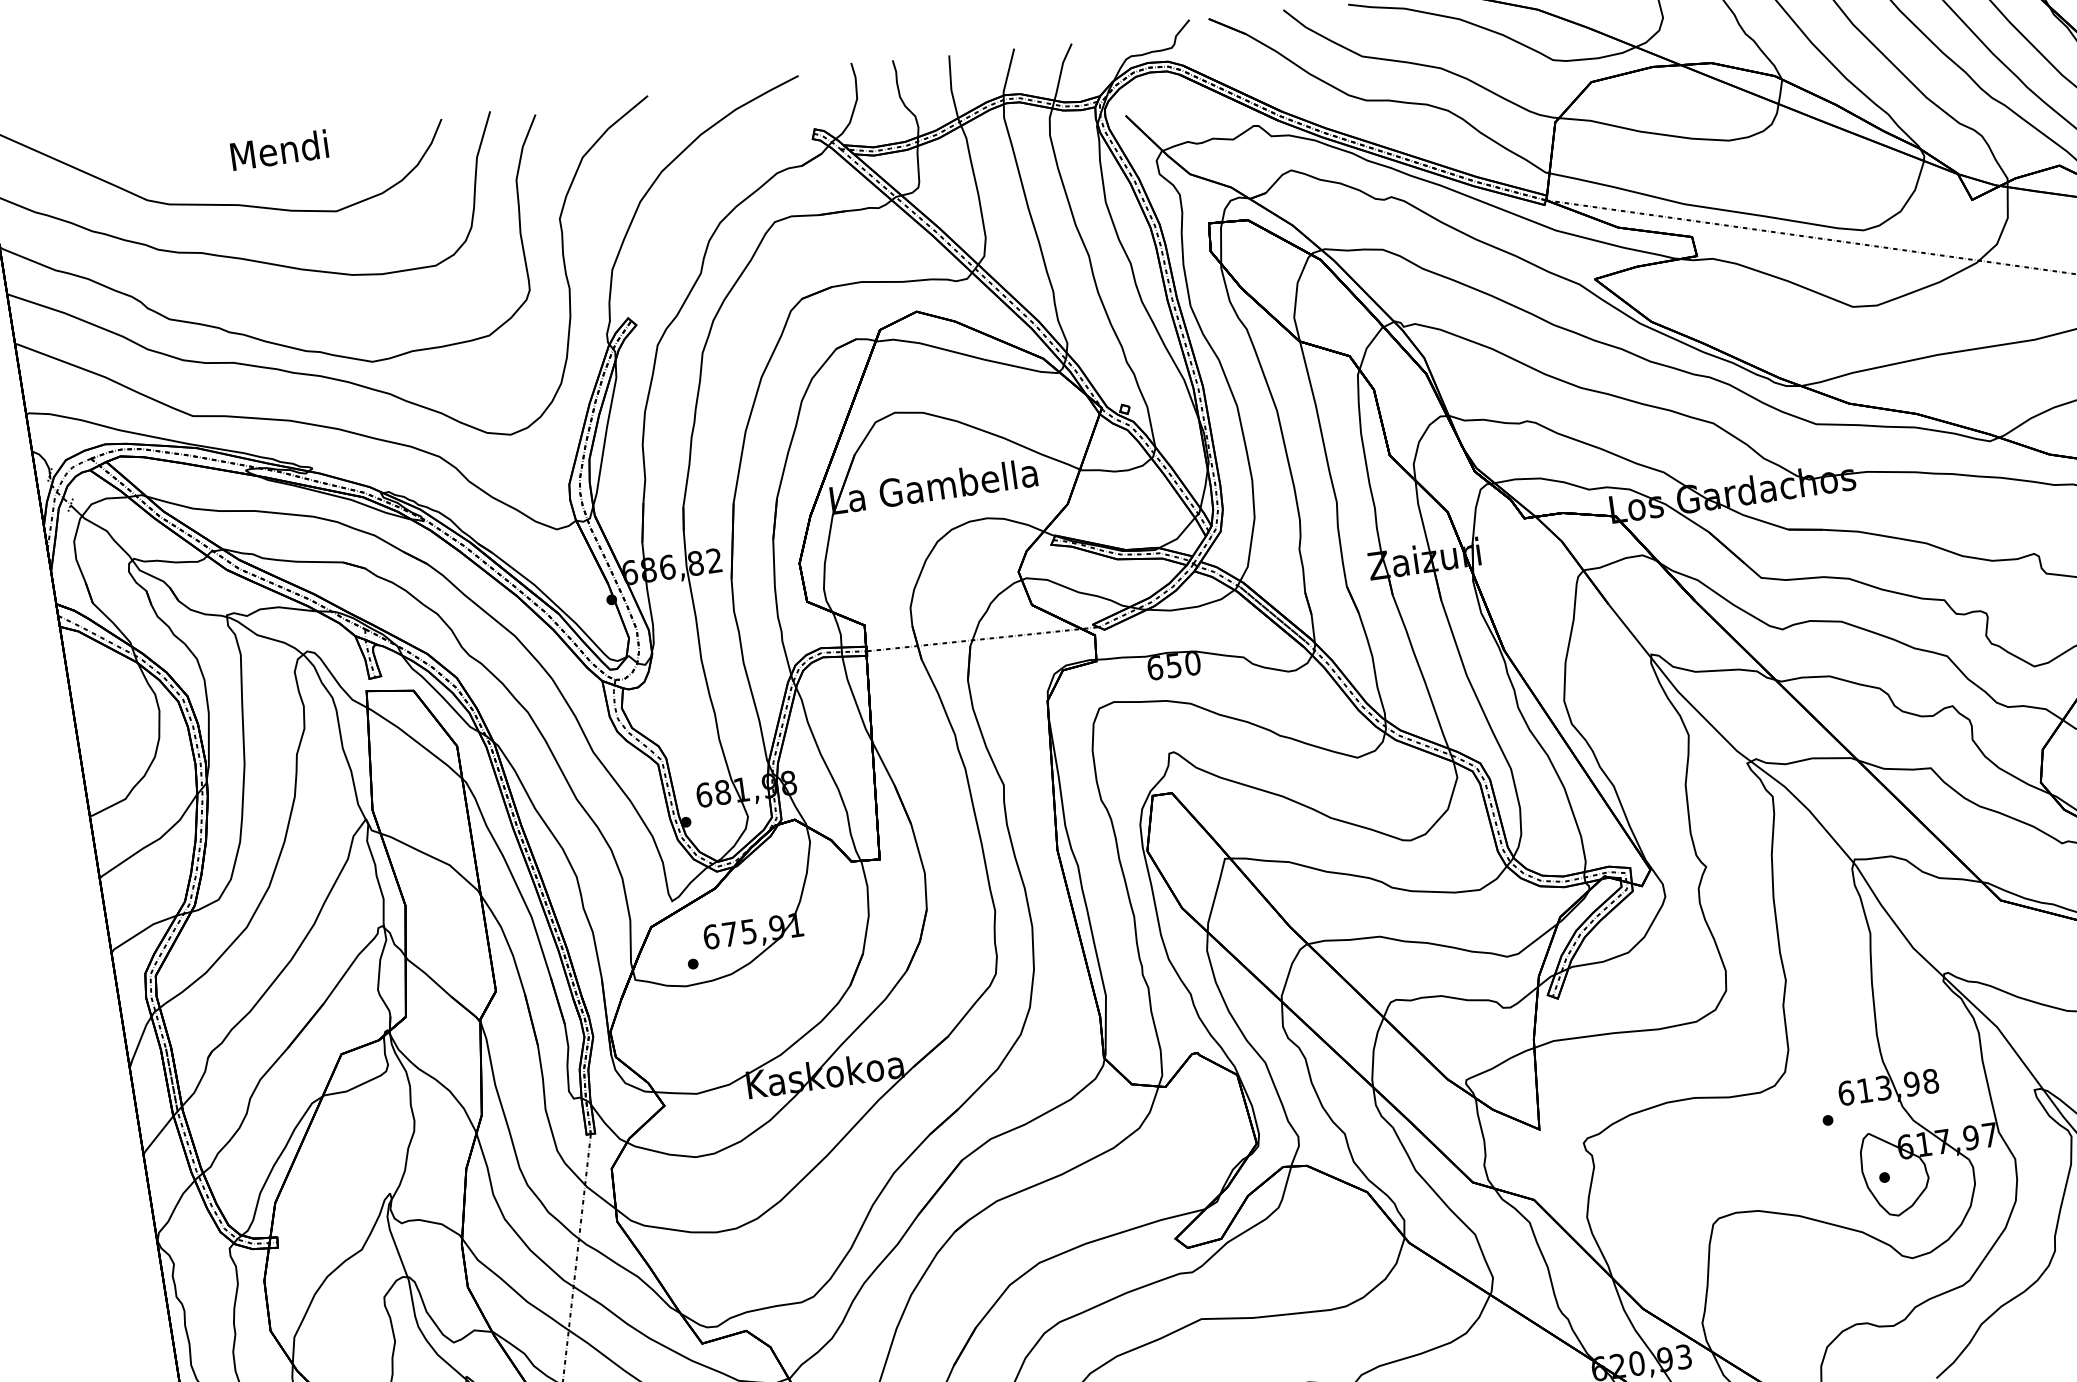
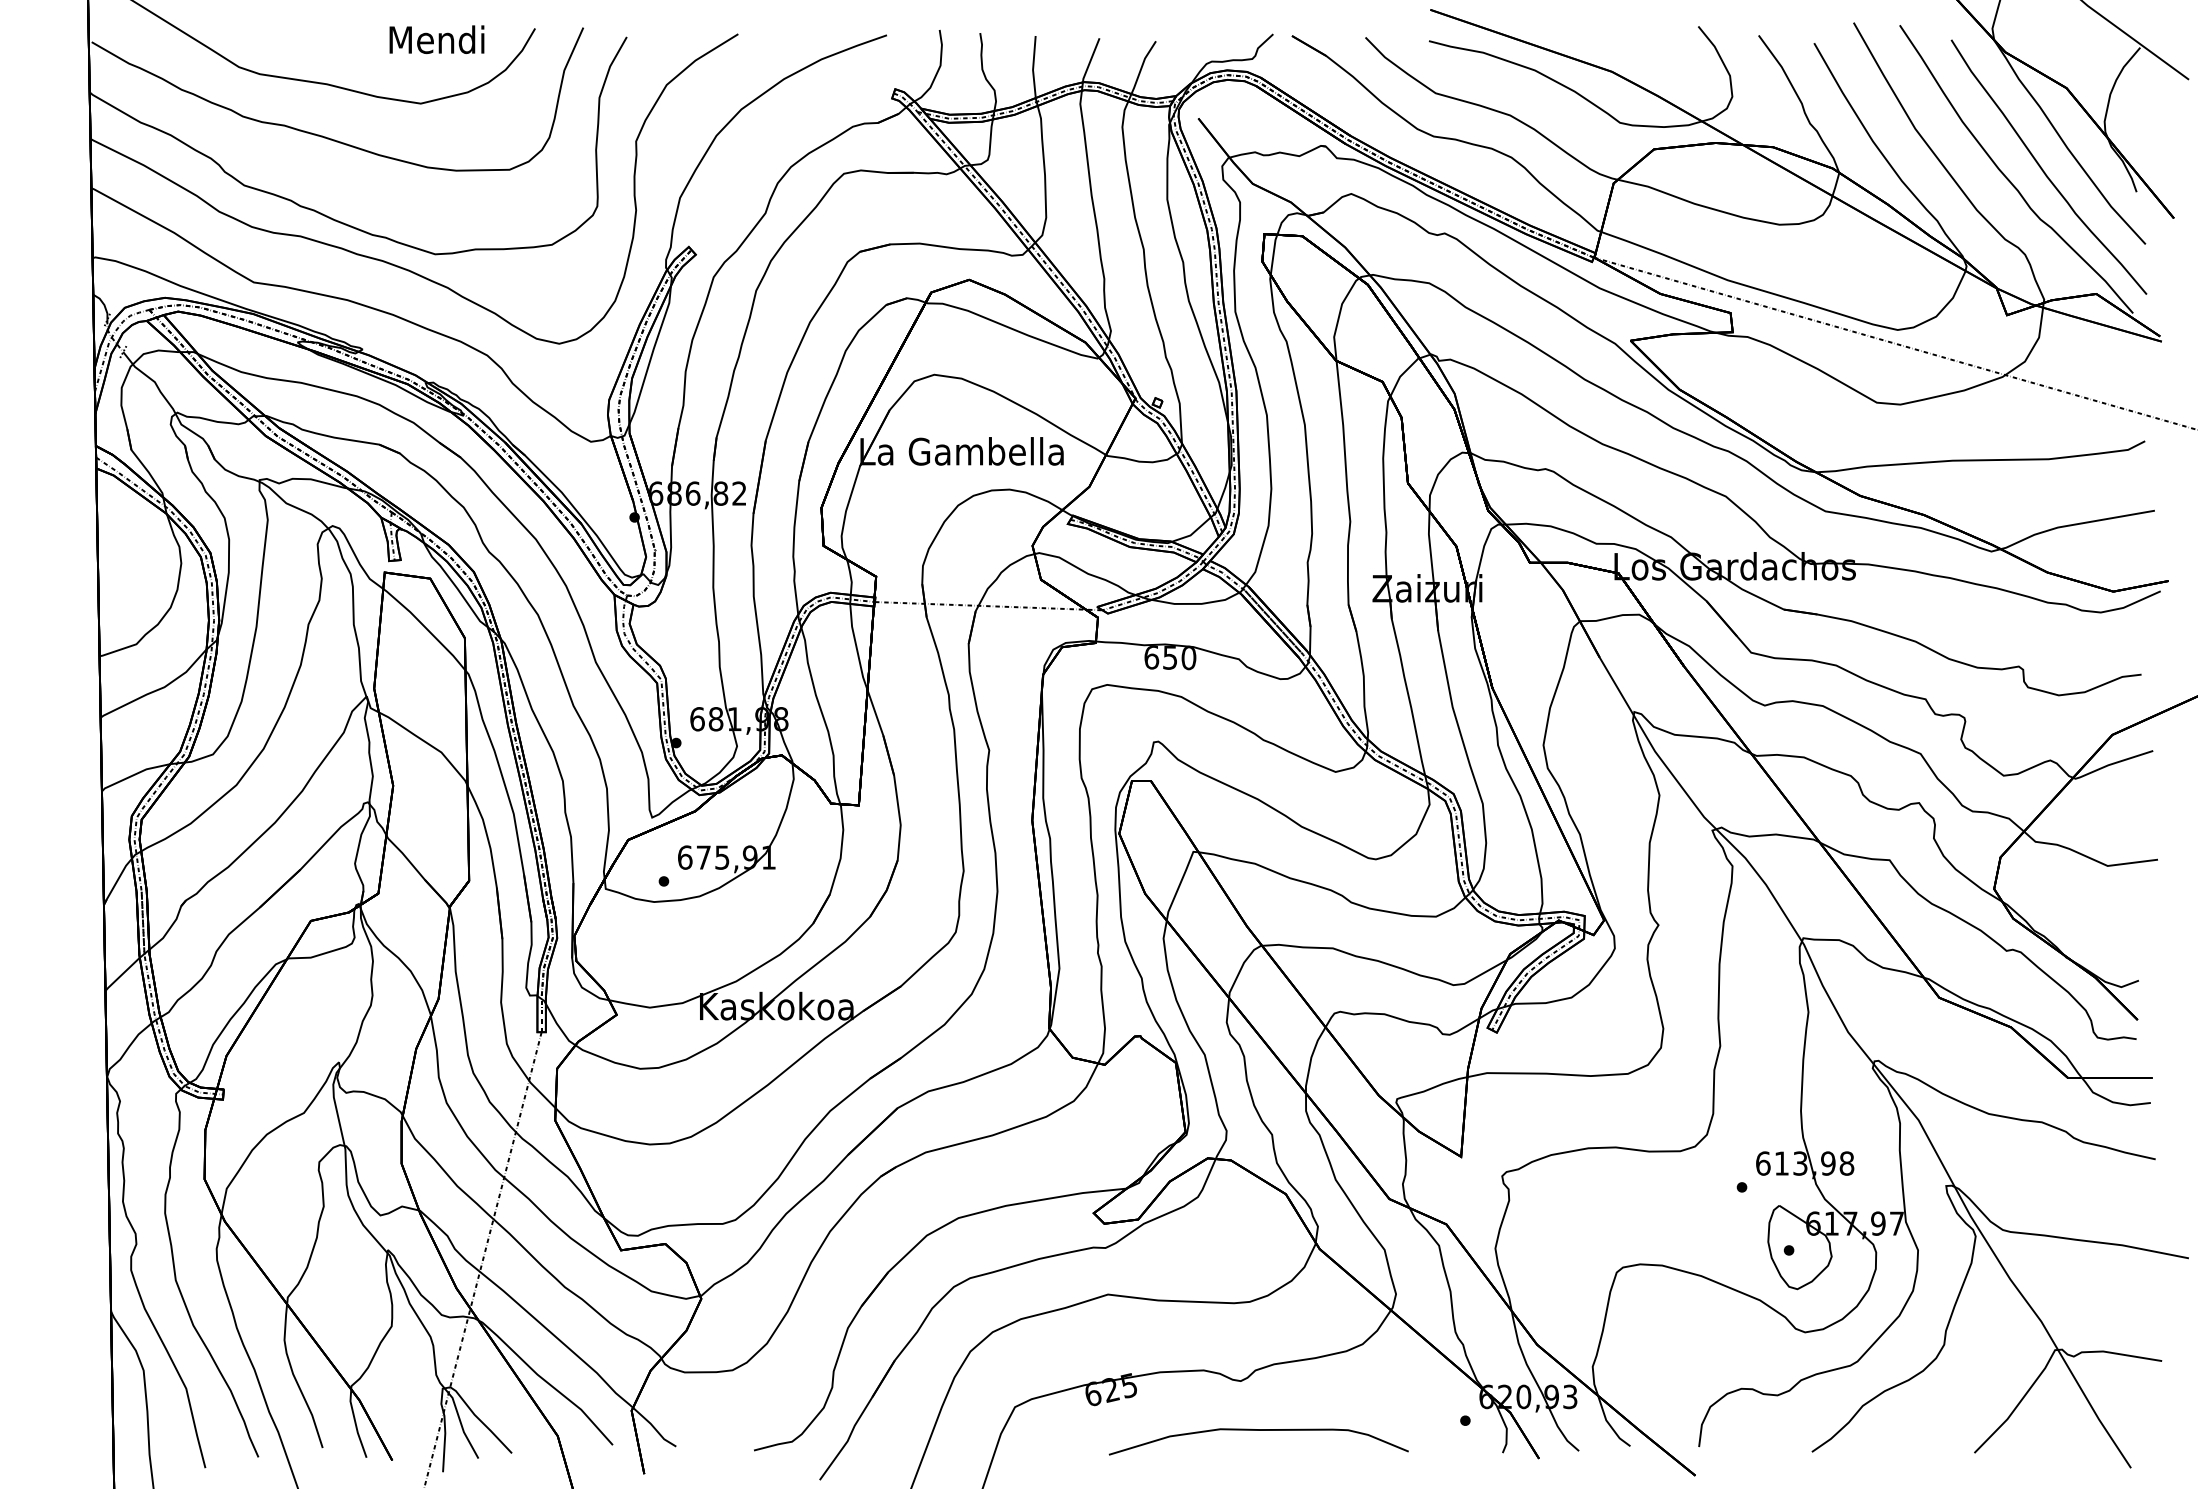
text: (279, 150) -> (436, 39), moved

